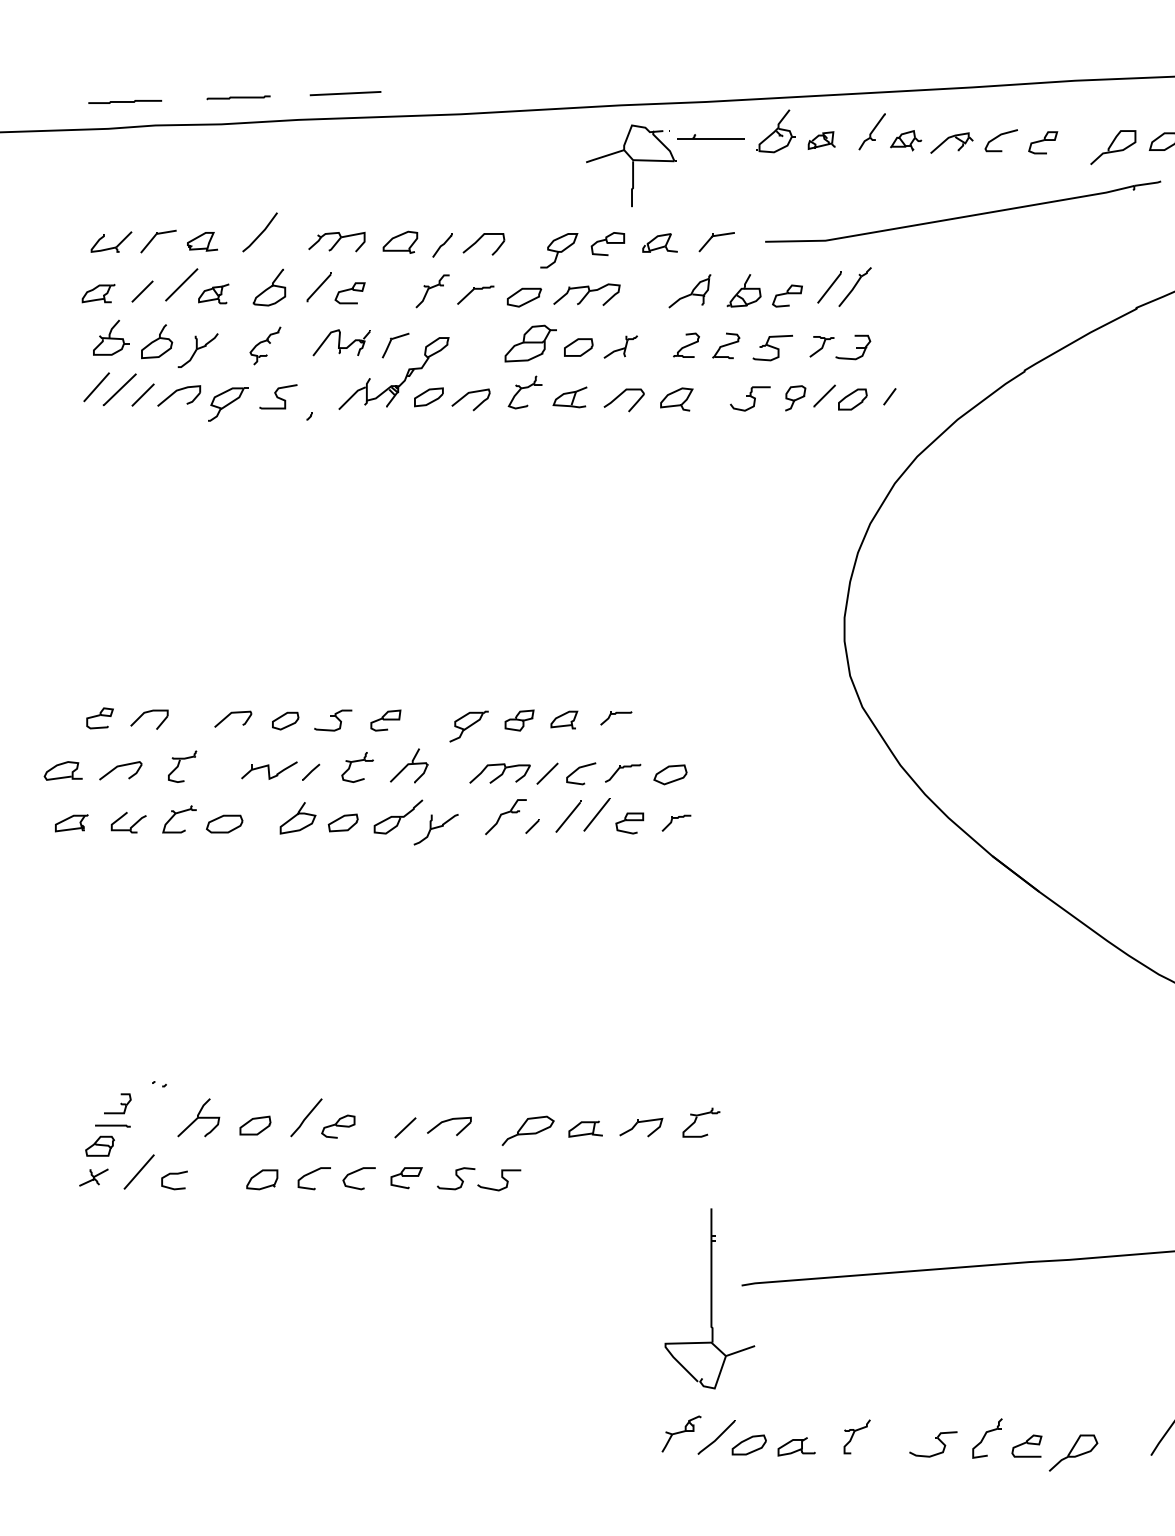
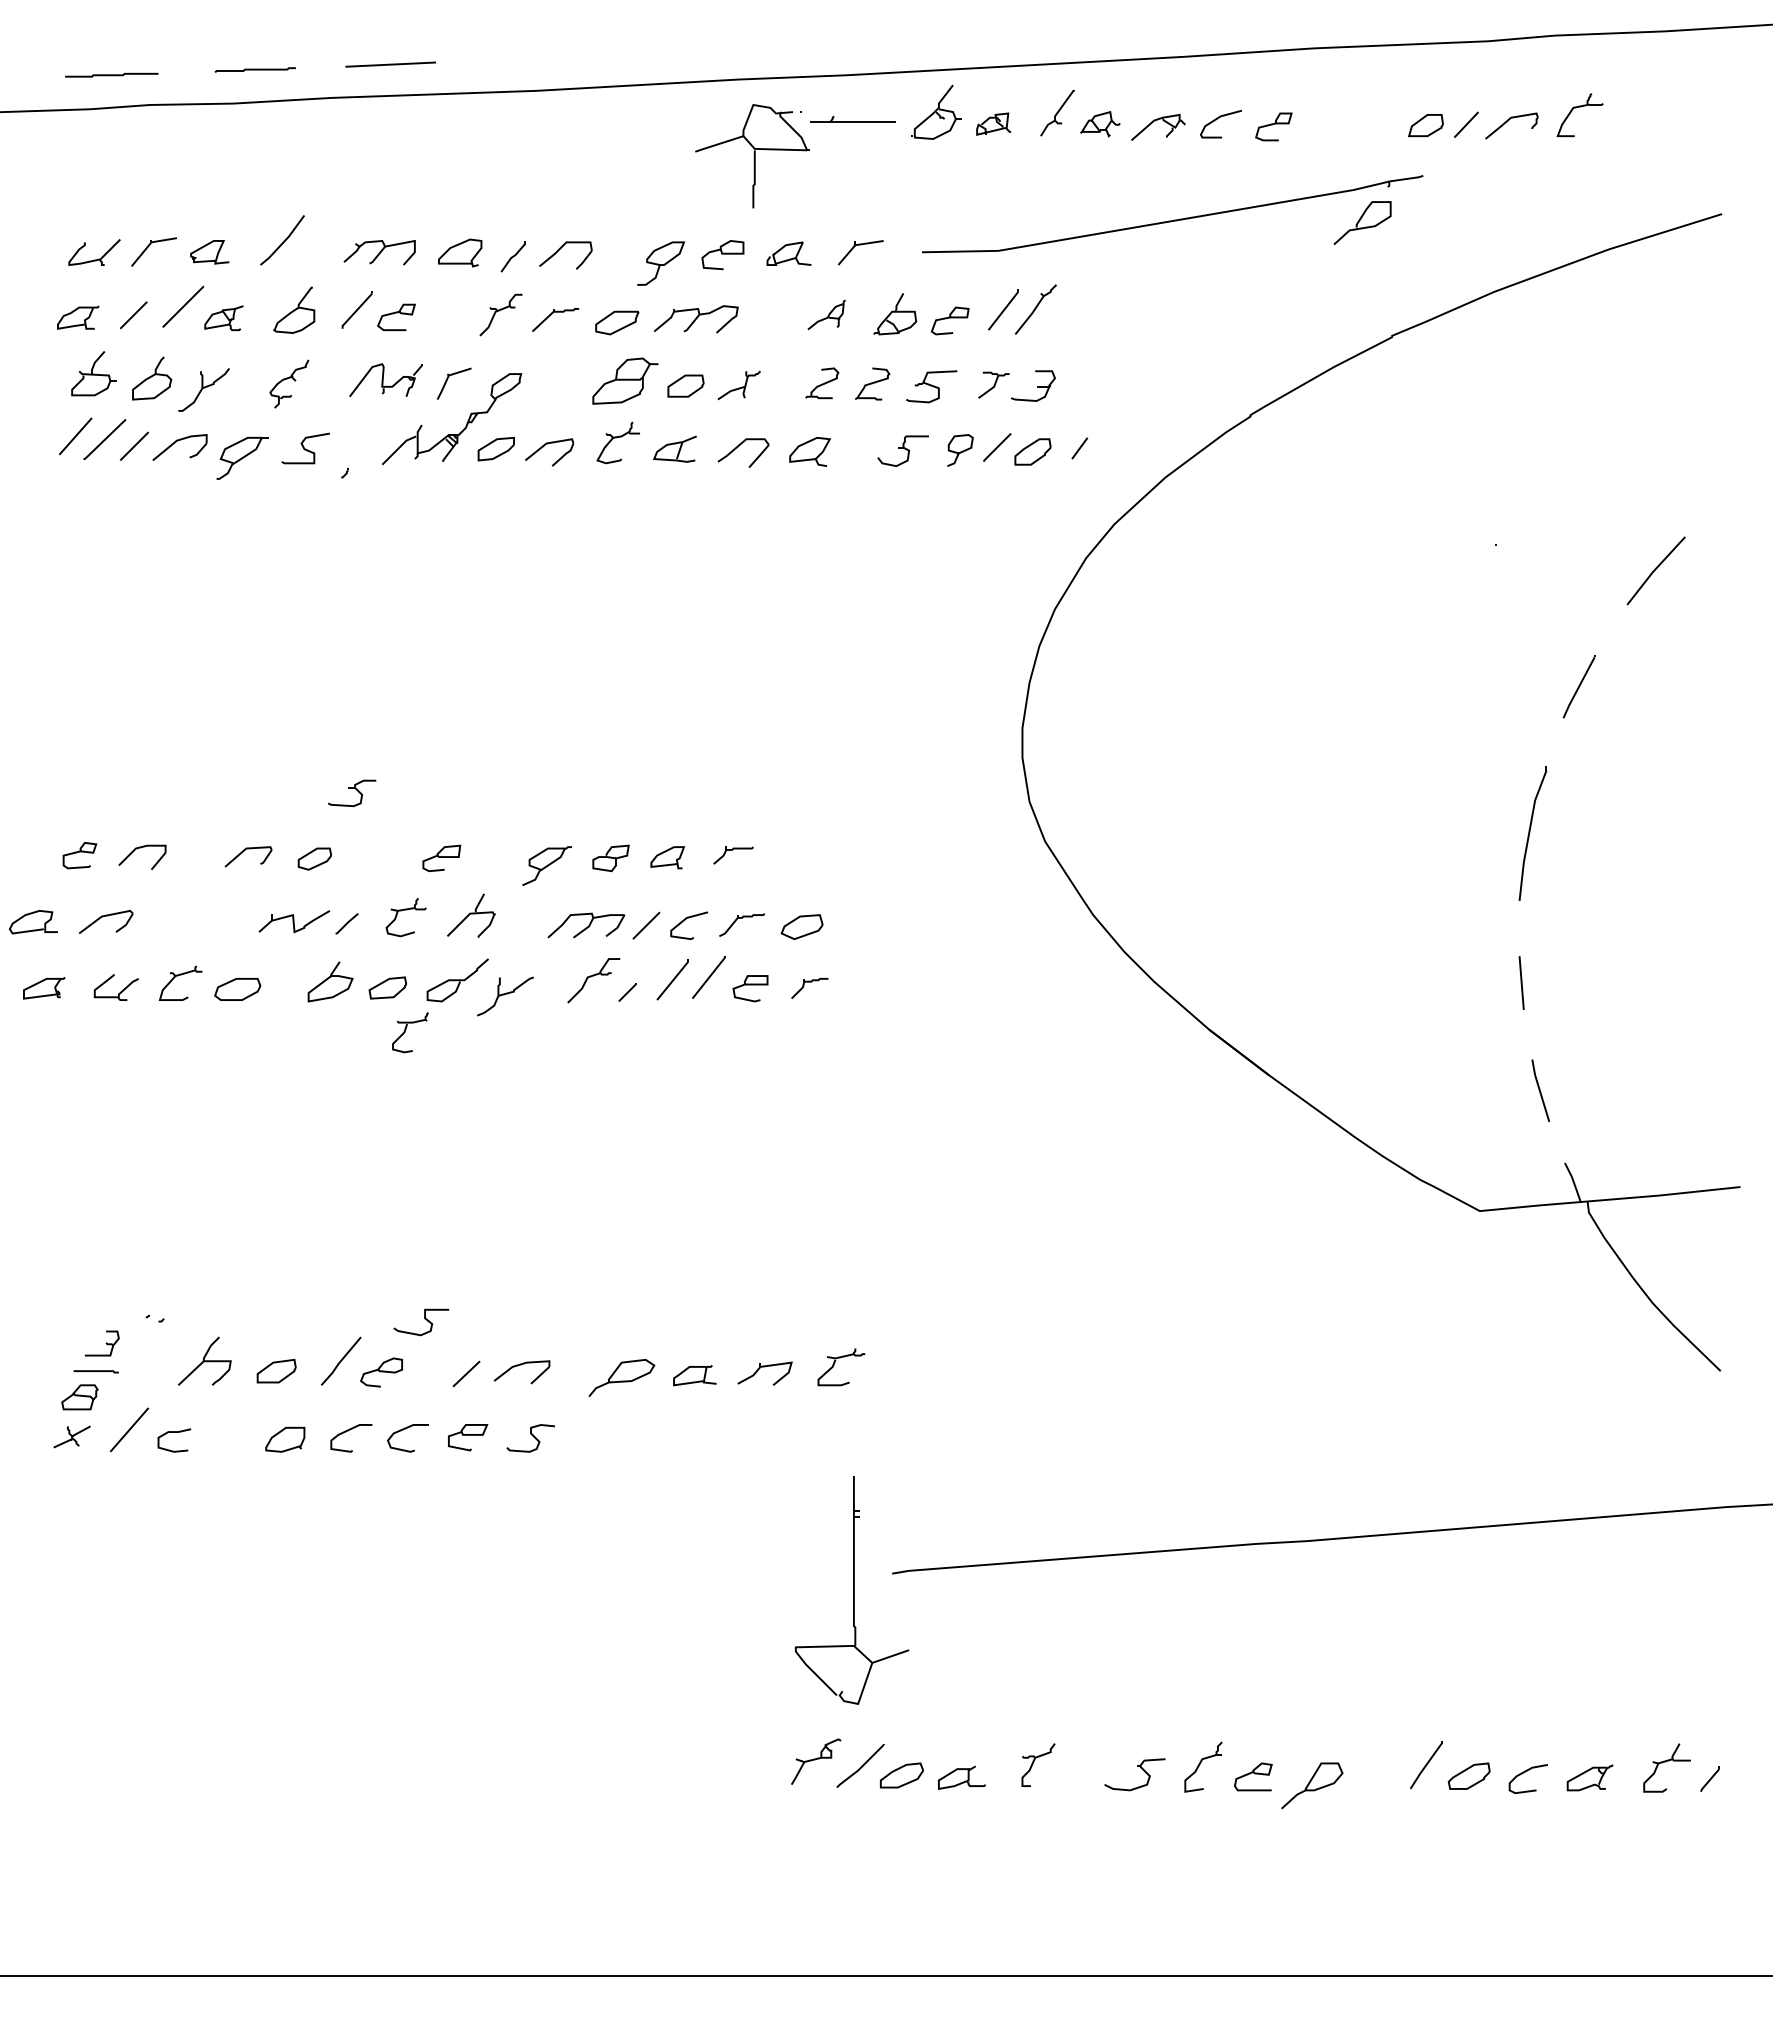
curve: (1111, 145) -> (1360, 220), moved
part: (689, 290) -> (826, 314), size x0.7
part: (333, 720) -> (352, 793), moved
part: (182, 766) -> (410, 1032), moved
curve: (501, 1178) -> (424, 1319), moved

